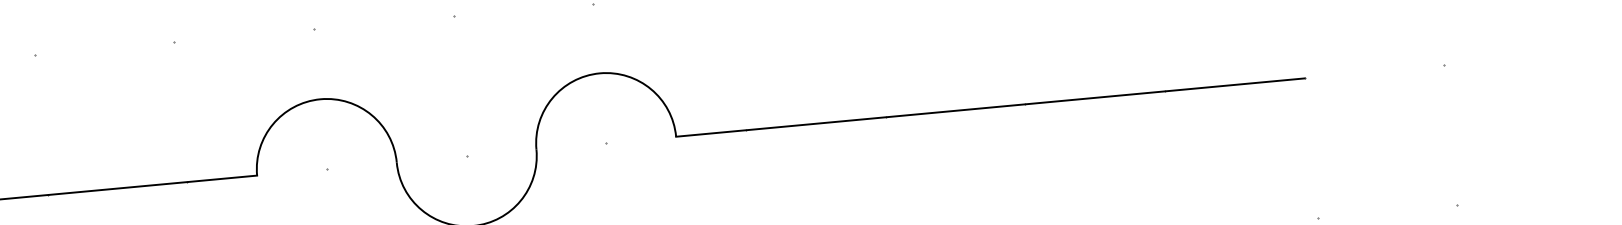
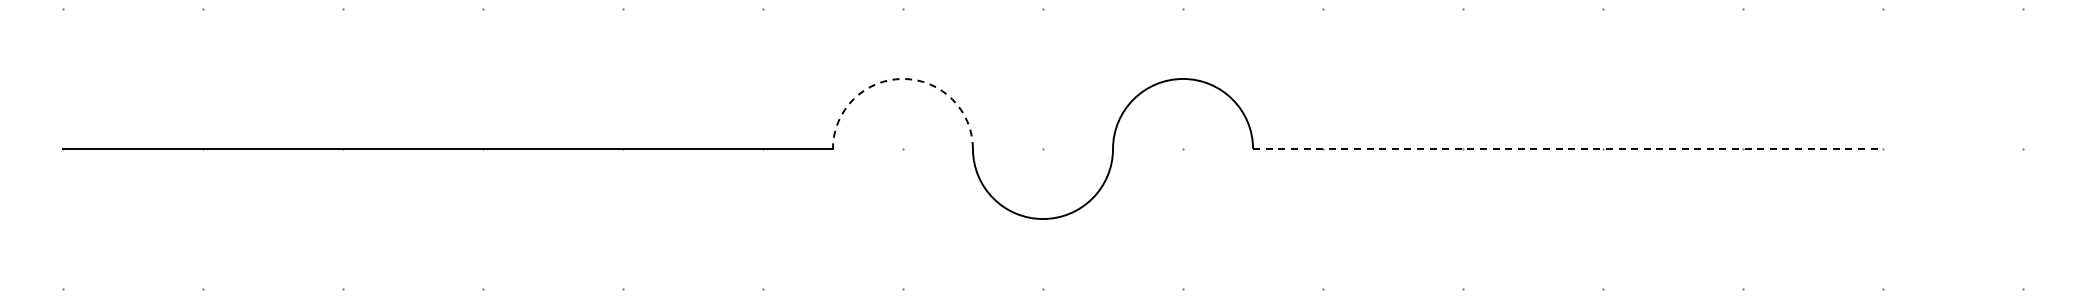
arc: (320, 98) -> (902, 78), solid -> dashed
line: (990, 108) -> (1568, 149), solid -> dashed

